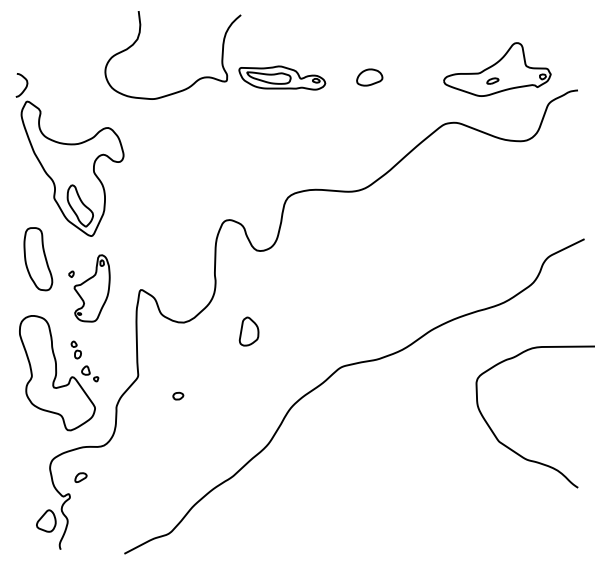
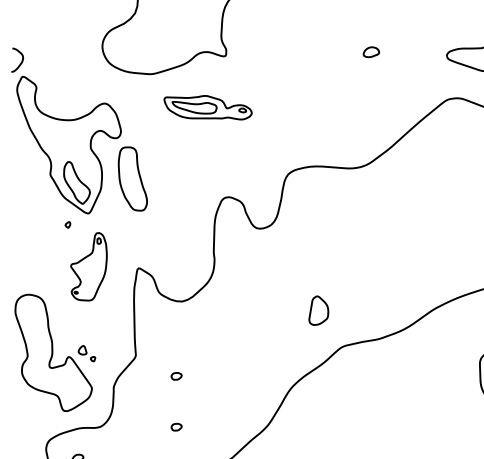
part: (282, 77) -> (208, 107), moved
part: (369, 77) -> (371, 52), size x0.6
part: (38, 259) -> (133, 179), moved
part: (71, 273) -> (67, 224), moved
part: (248, 331) -> (318, 310), moved
part: (75, 349) -> (72, 328), removed
part: (178, 445) -> (176, 426), added

